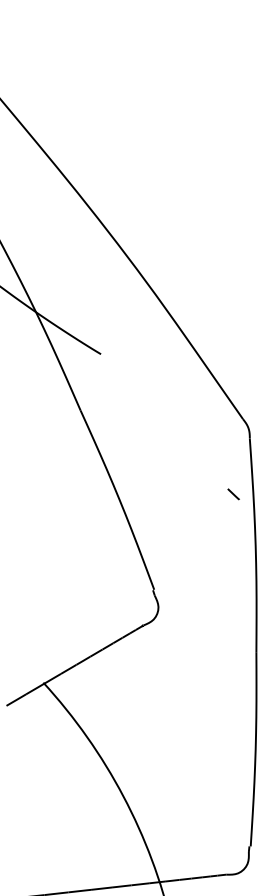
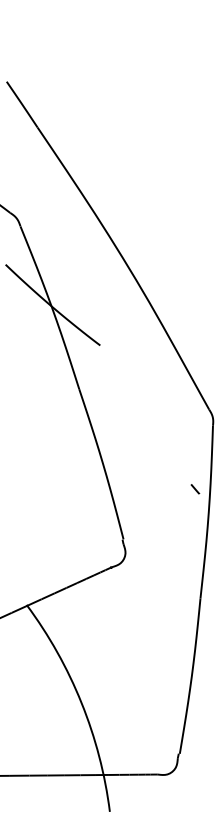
curve: (233, 494) -> (195, 489), moved

